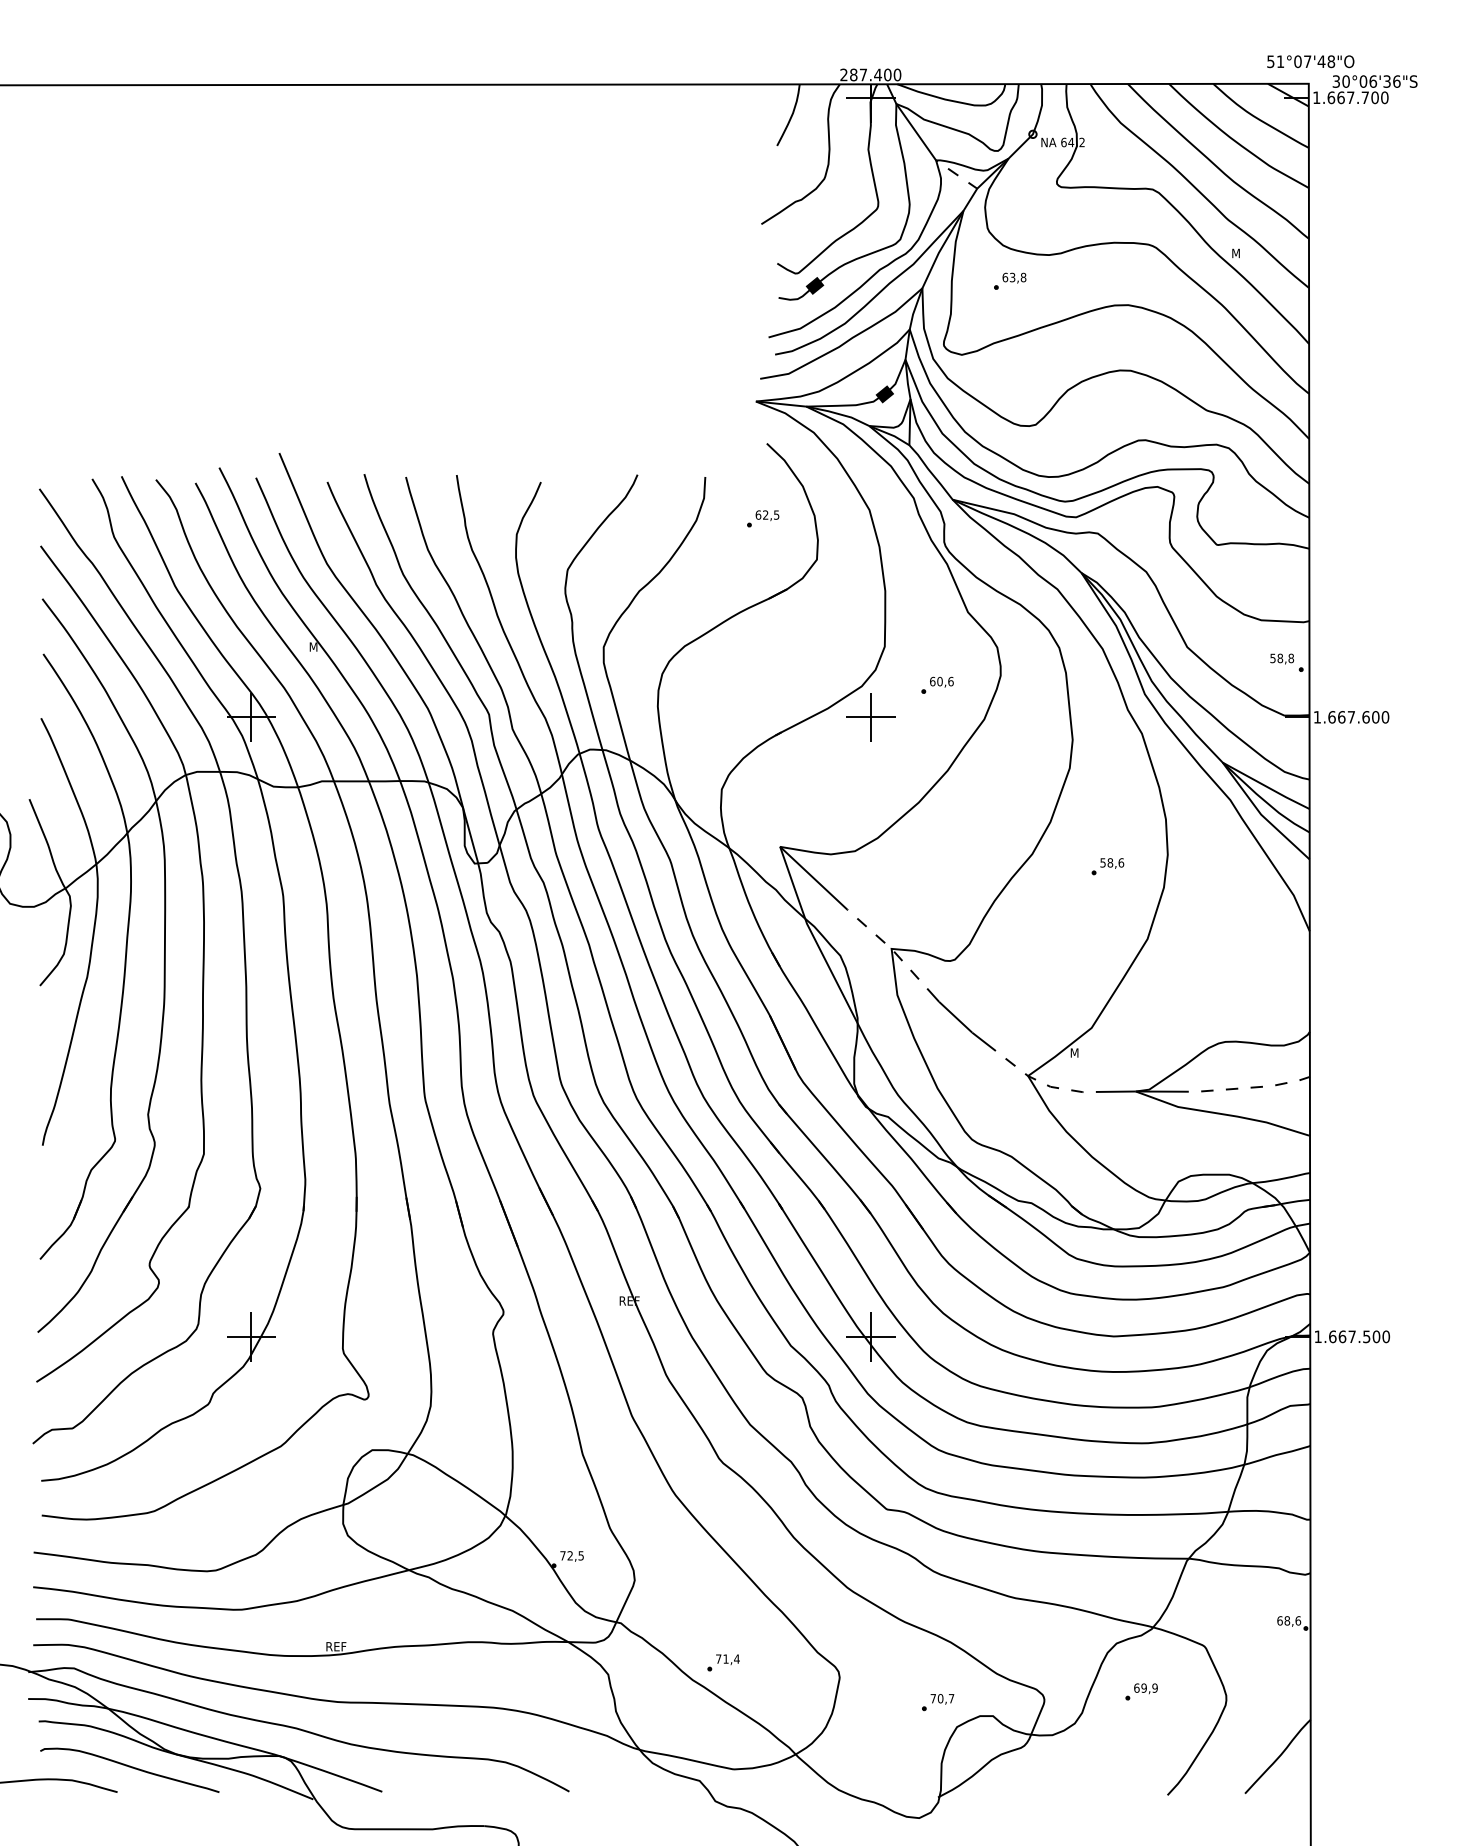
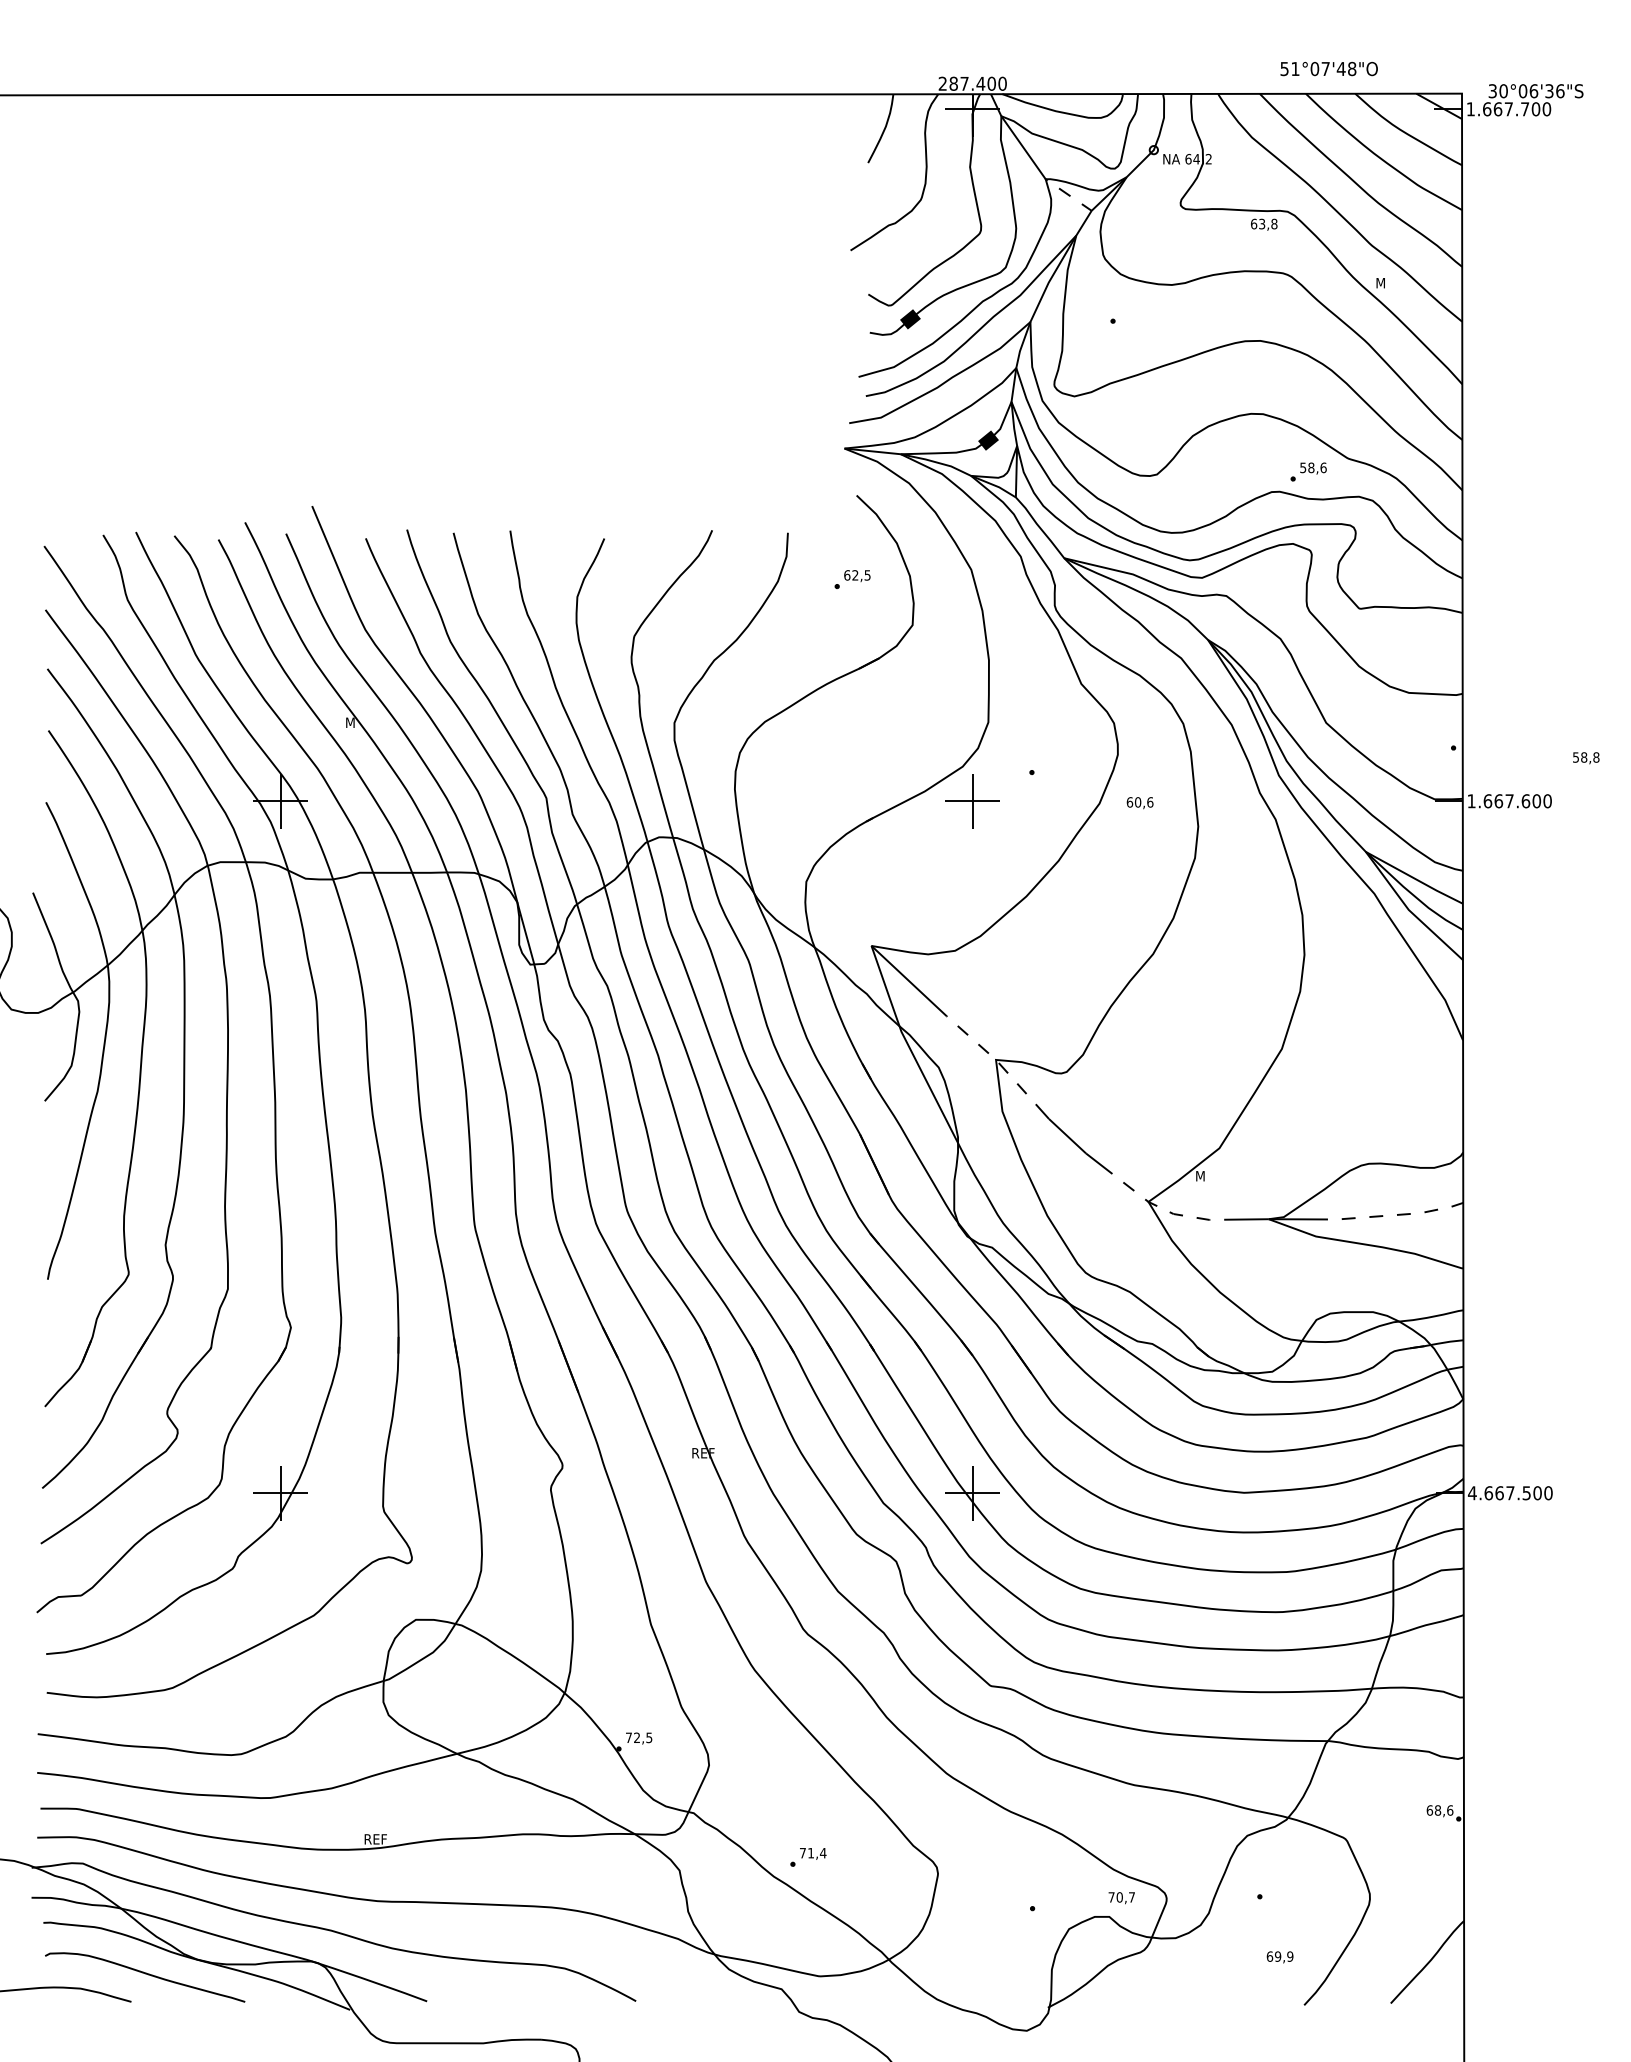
text: (1310, 61) -> (1328, 68), moved
text: (1014, 277) -> (1264, 224), moved
text: (1282, 659) -> (1586, 758), moved
text: (941, 682) -> (1139, 803), moved
part: (1107, 866) -> (1308, 471), moved
text: (1317, 1337) -> (1471, 1493), 1.667.500 -> 4.667.500
text: (1145, 1688) -> (1279, 1957), moved
text: (942, 1699) -> (1121, 1898), moved

